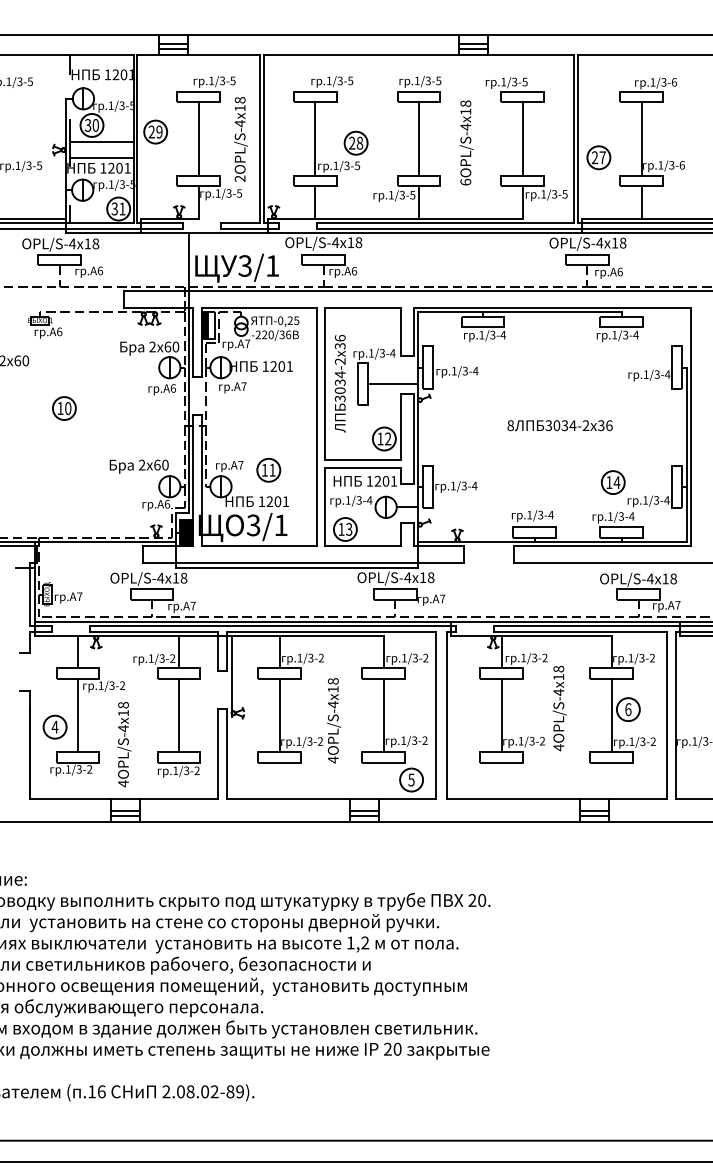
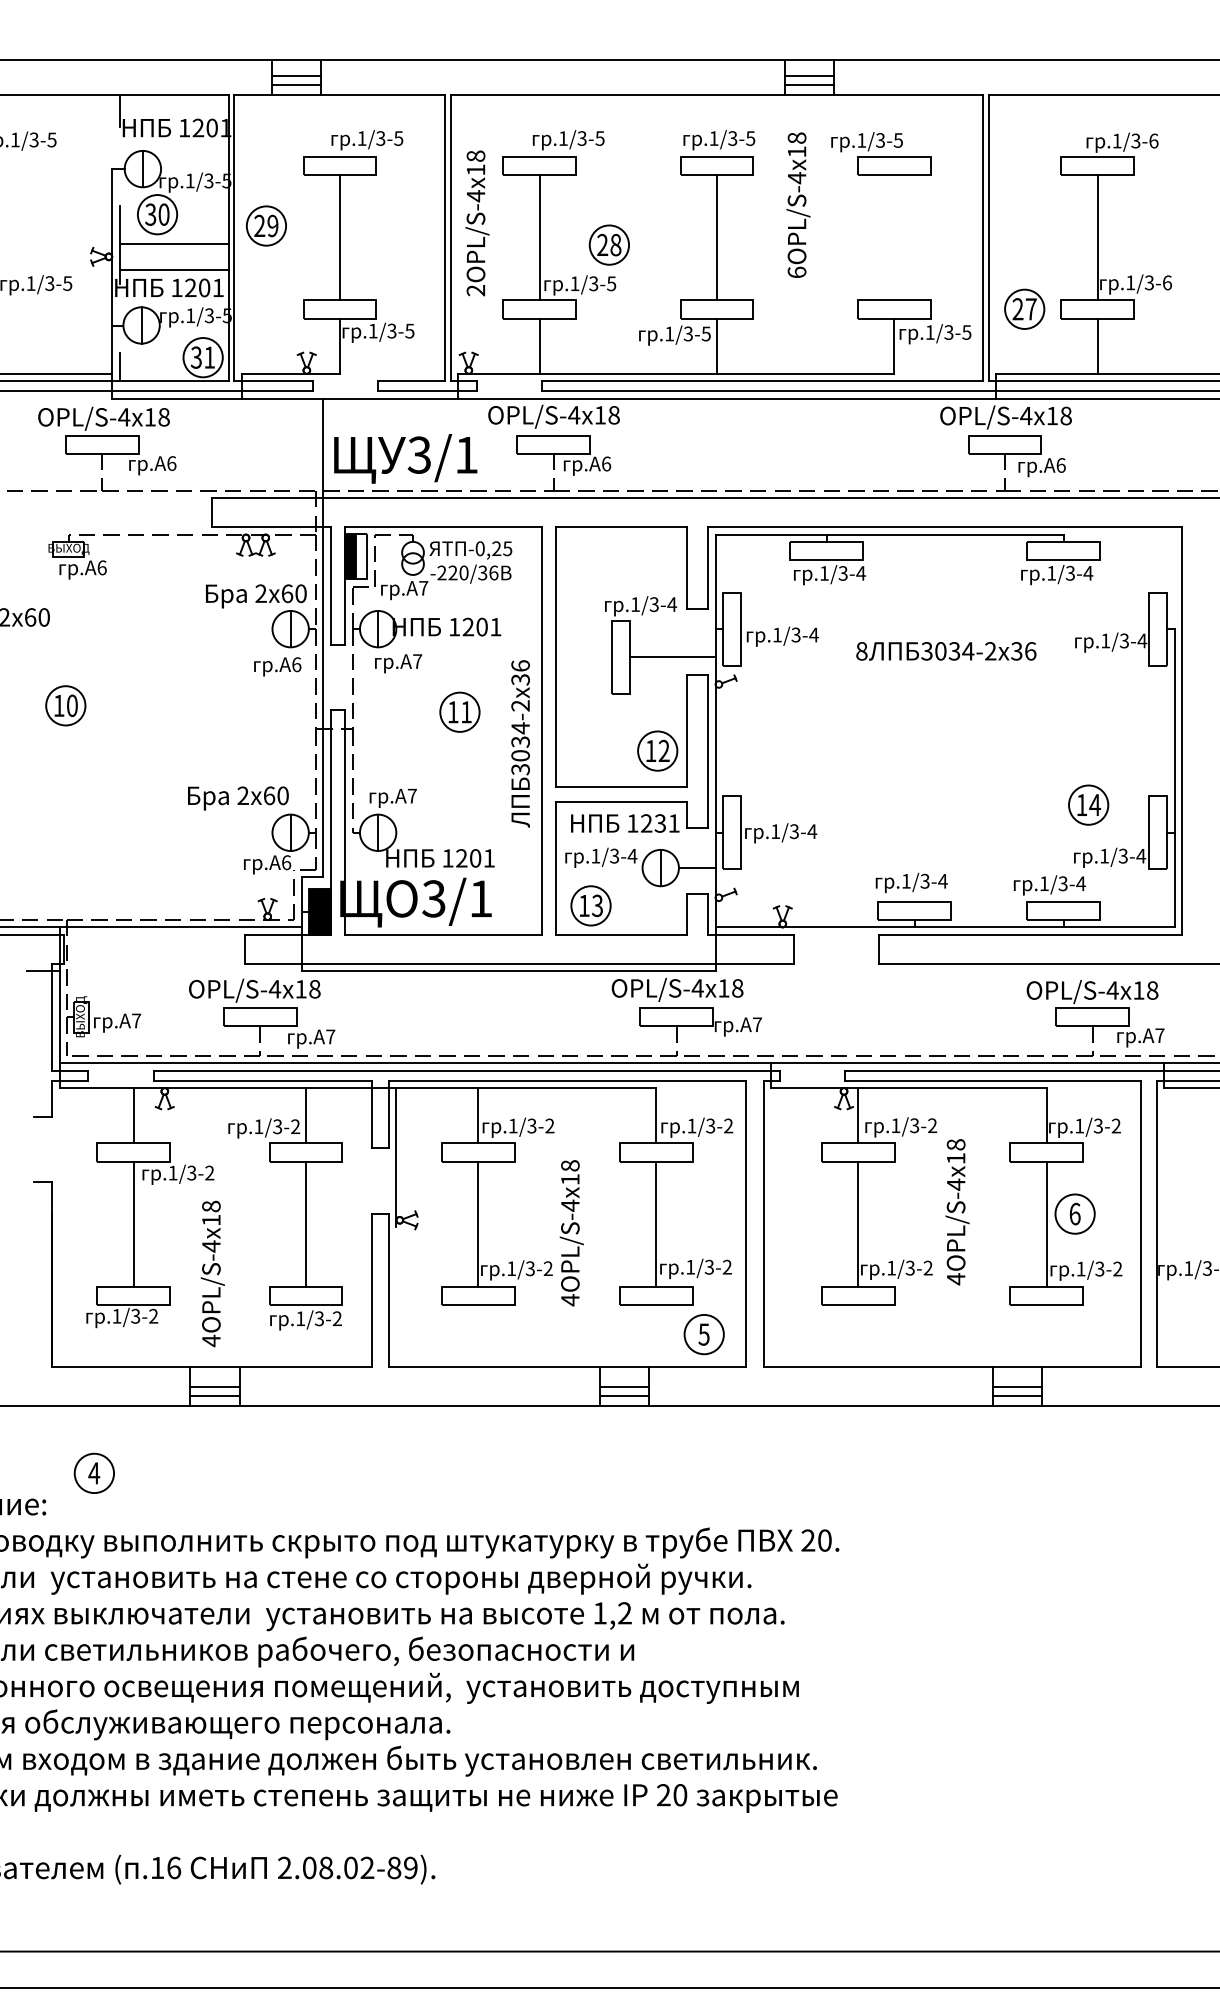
line: (522, 138) -> (893, 236), removed
text: (240, 139) -> (476, 223), moved
text: (466, 142) -> (798, 204), moved
part: (598, 157) -> (1024, 308), moved
text: (339, 383) -> (519, 743), moved
part: (64, 408) -> (65, 705), moved
text: (559, 425) -> (945, 651), moved
part: (268, 469) -> (459, 710), moved
text: (385, 481) -> (659, 823), 1201 -> 1231
part: (612, 482) -> (1087, 804), moved
part: (54, 726) -> (93, 1472), moved

